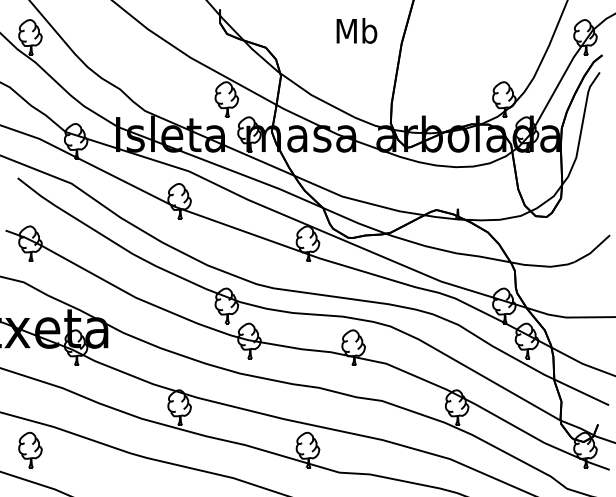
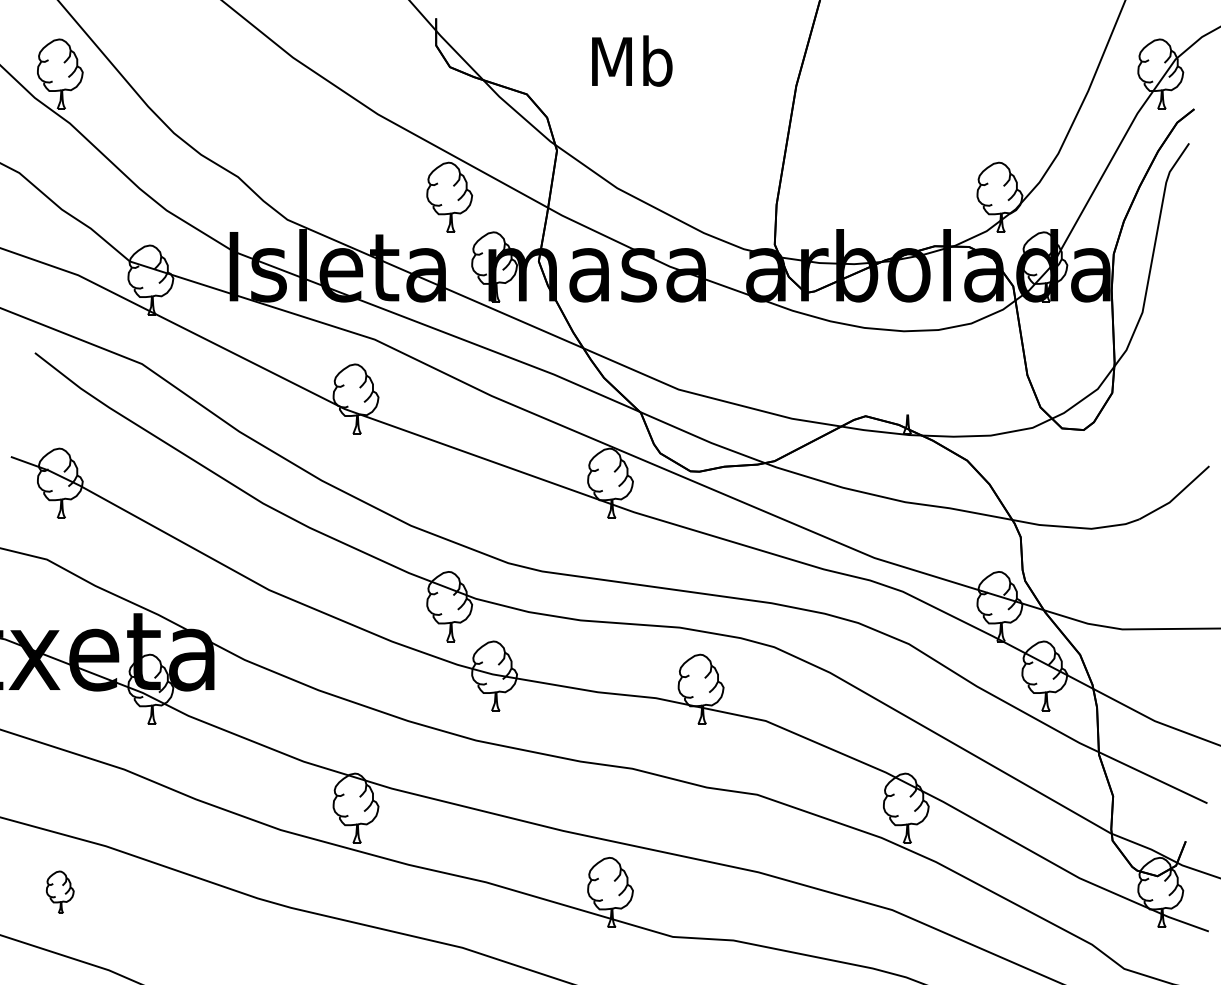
text: (356, 30) -> (631, 60), moved
part: (30, 449) -> (60, 891), size x0.6

